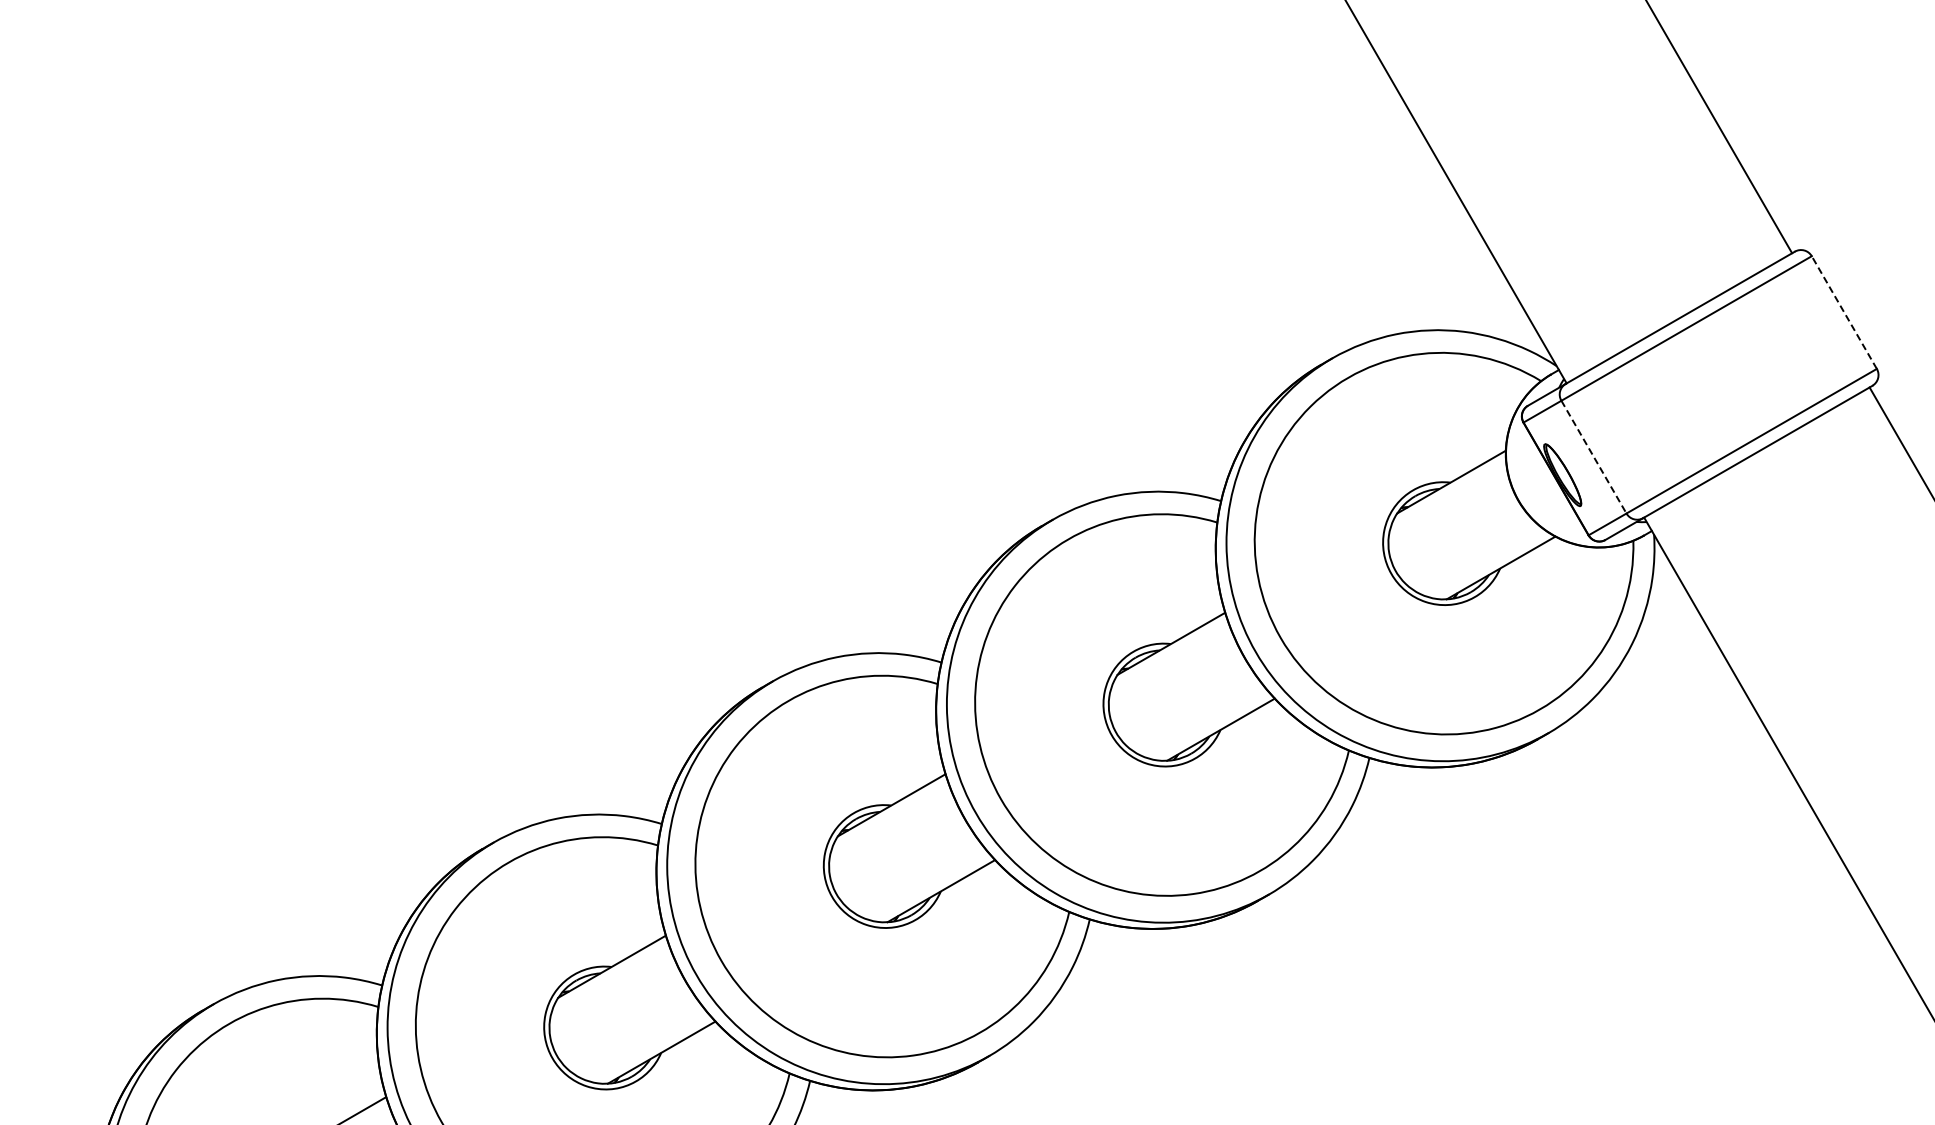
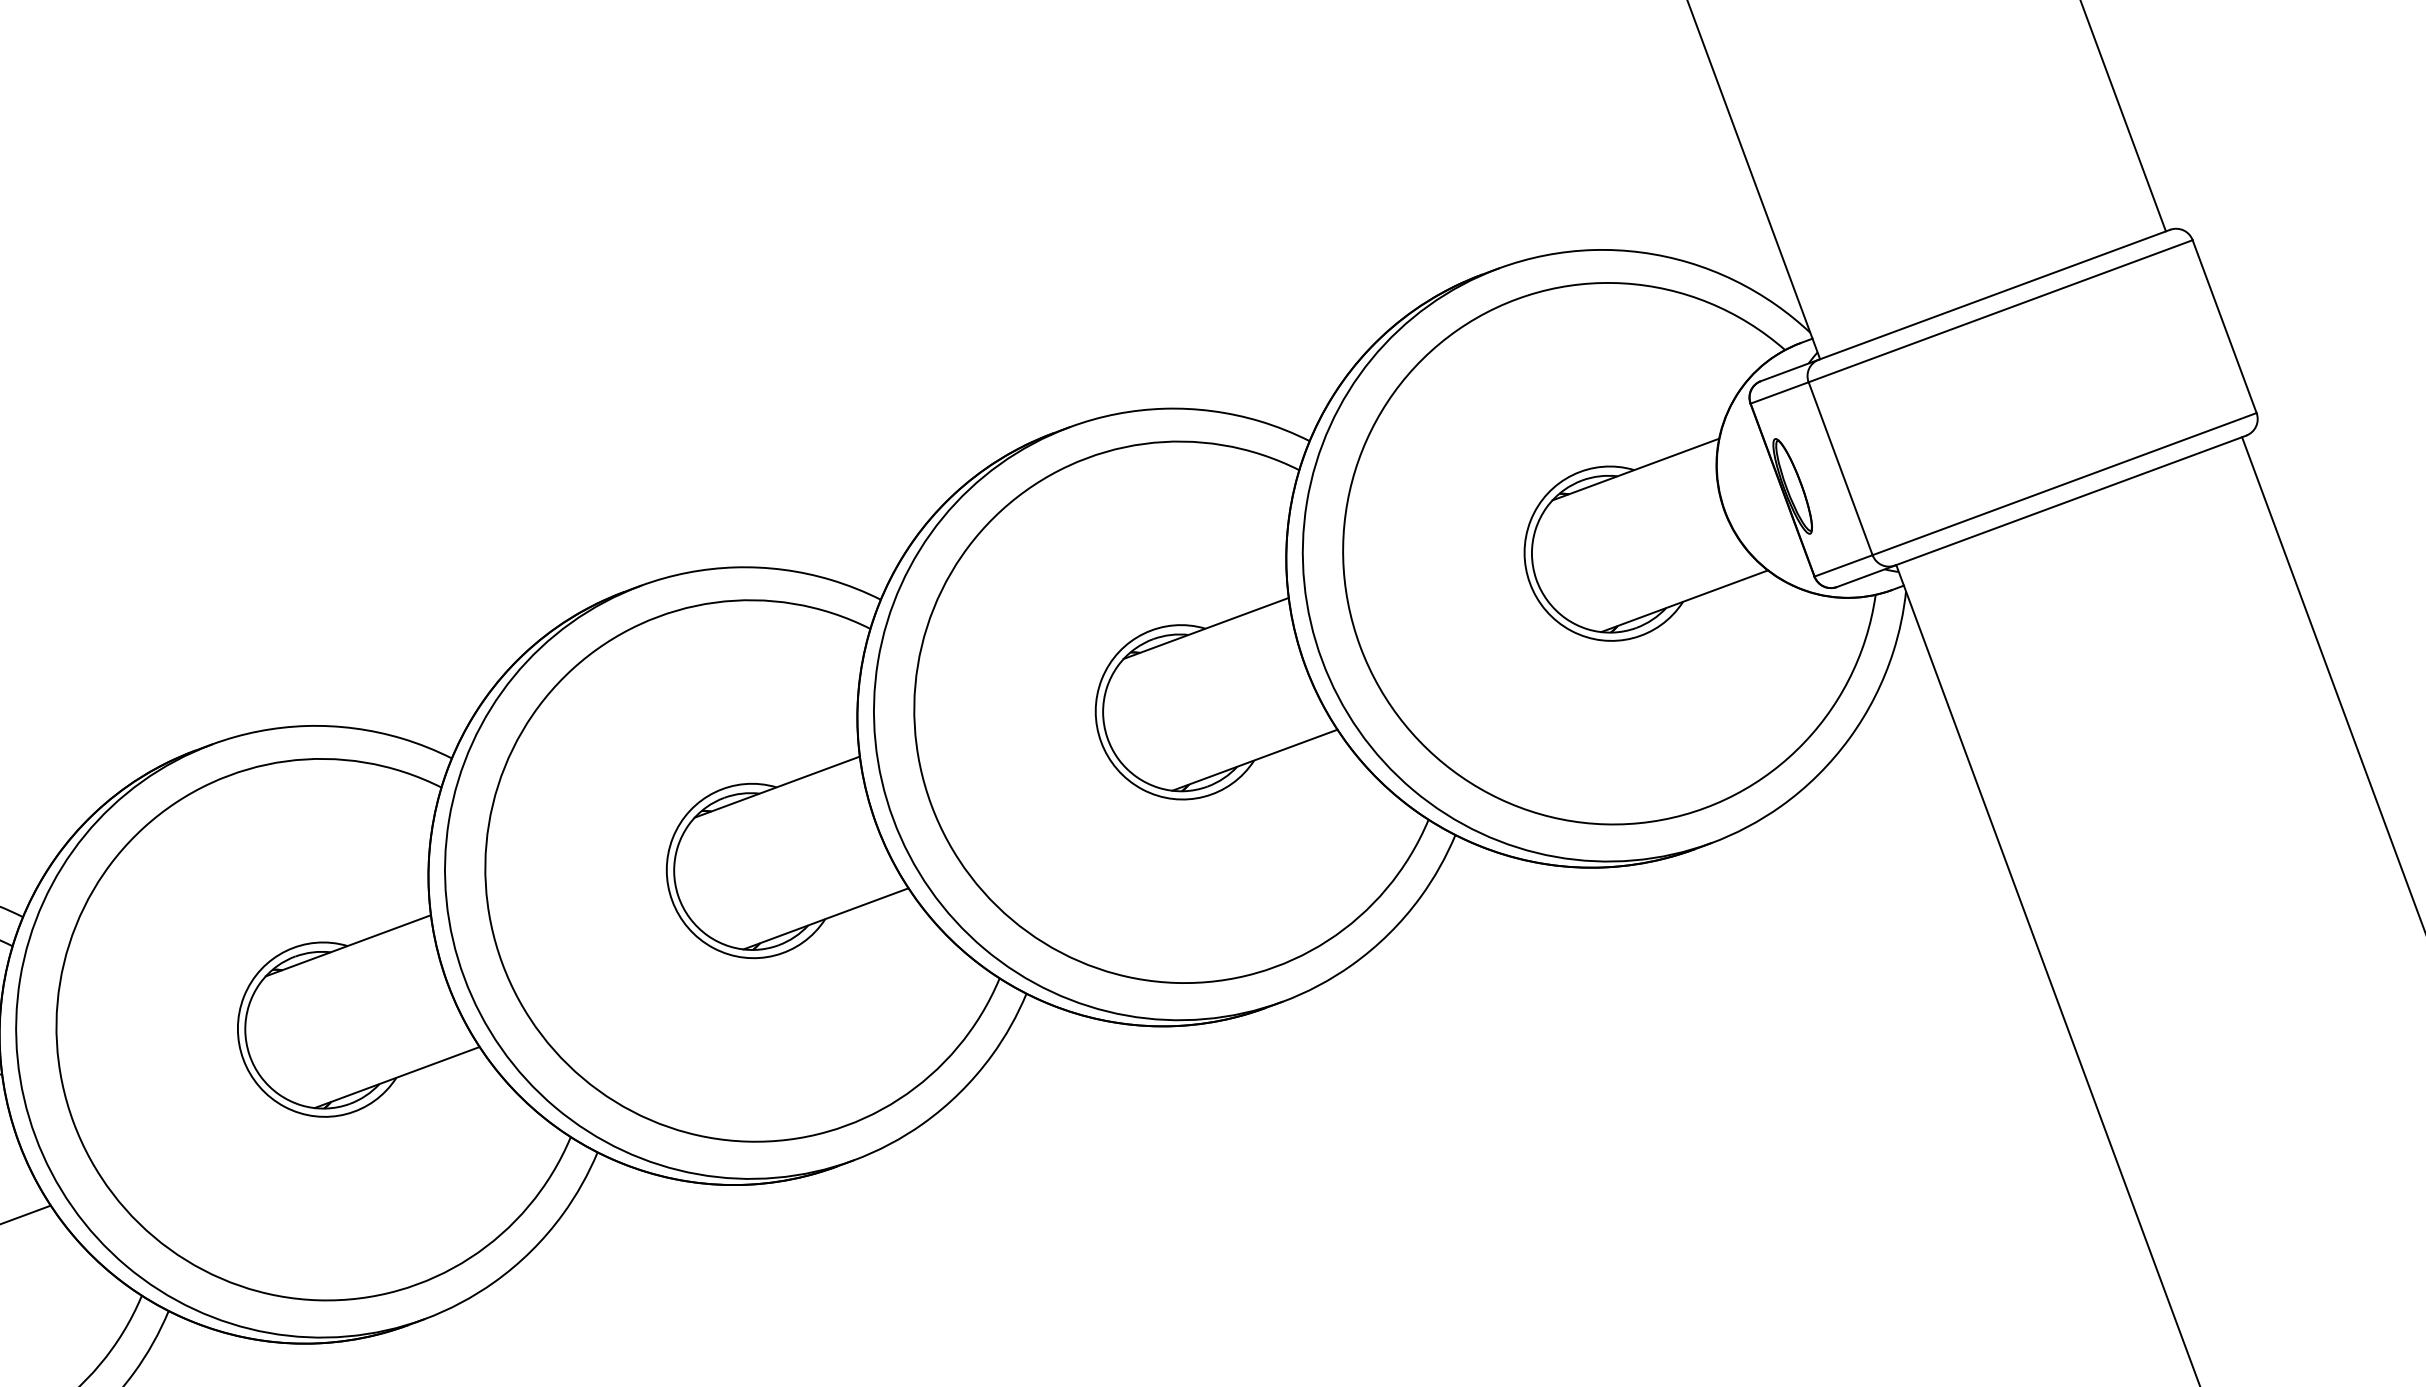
line: (1844, 312) -> (2224, 326), dashed -> solid
line: (1594, 457) -> (1841, 469), dashed -> solid

